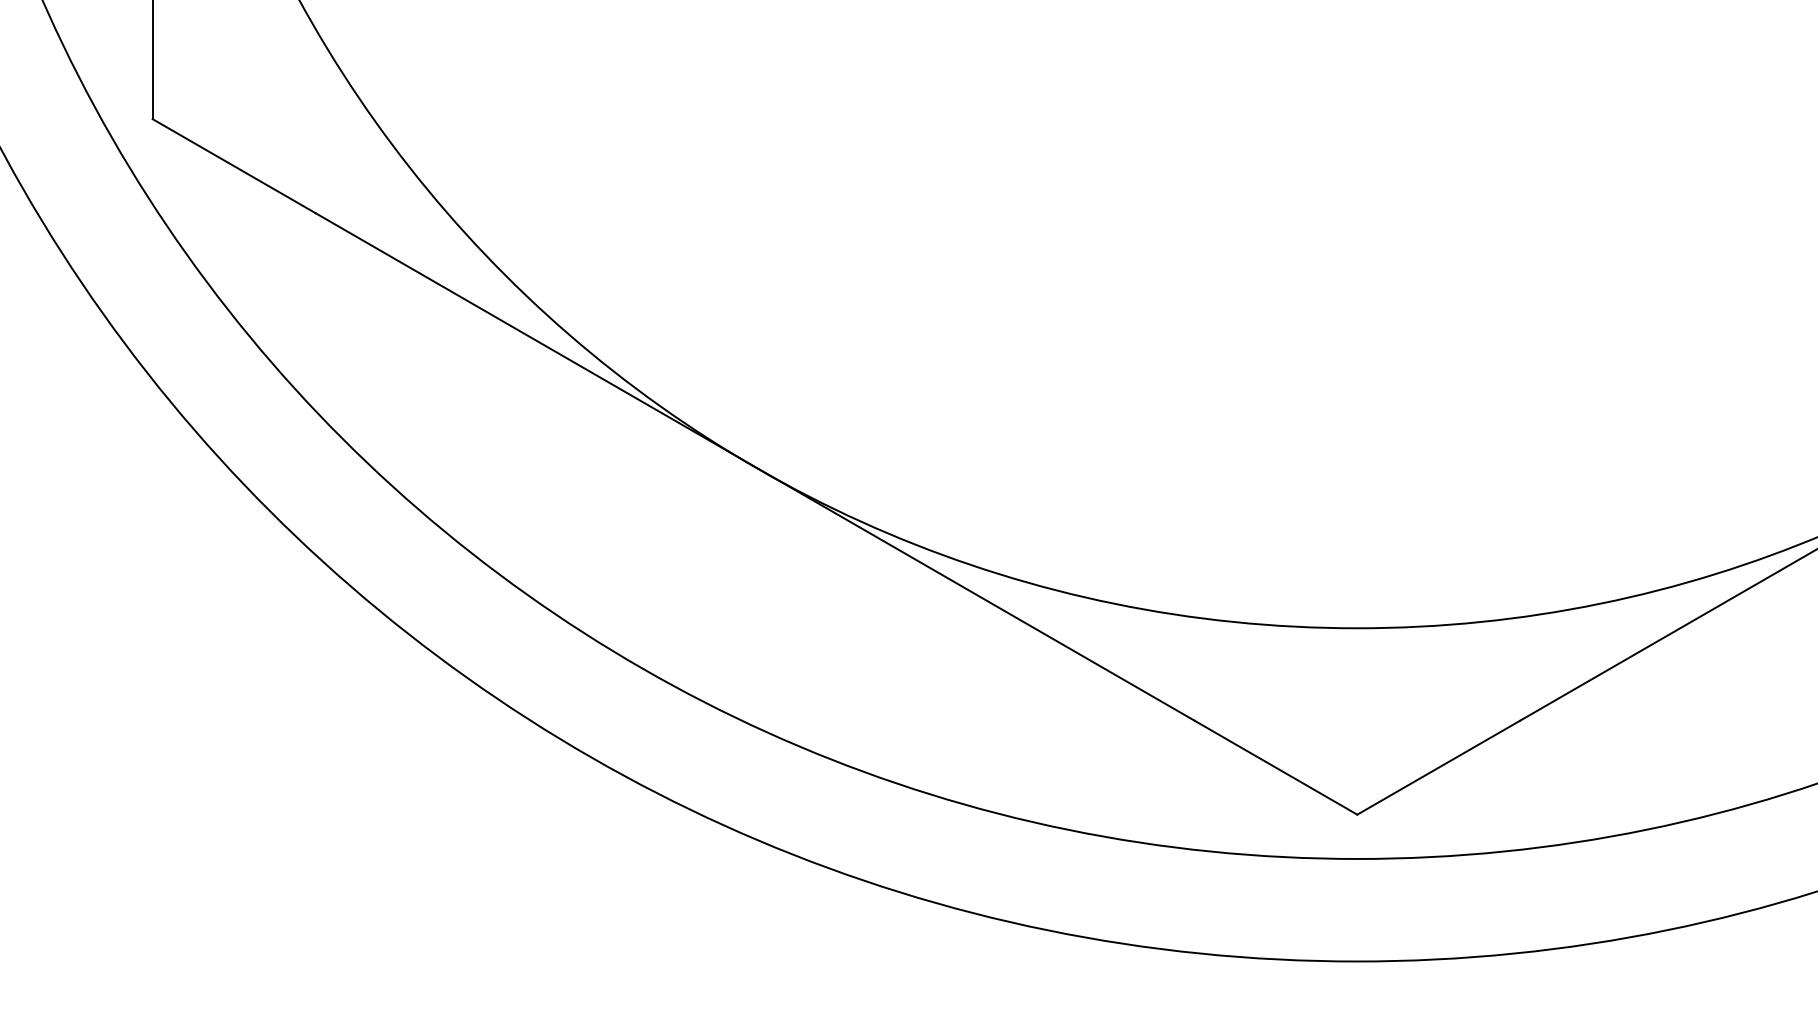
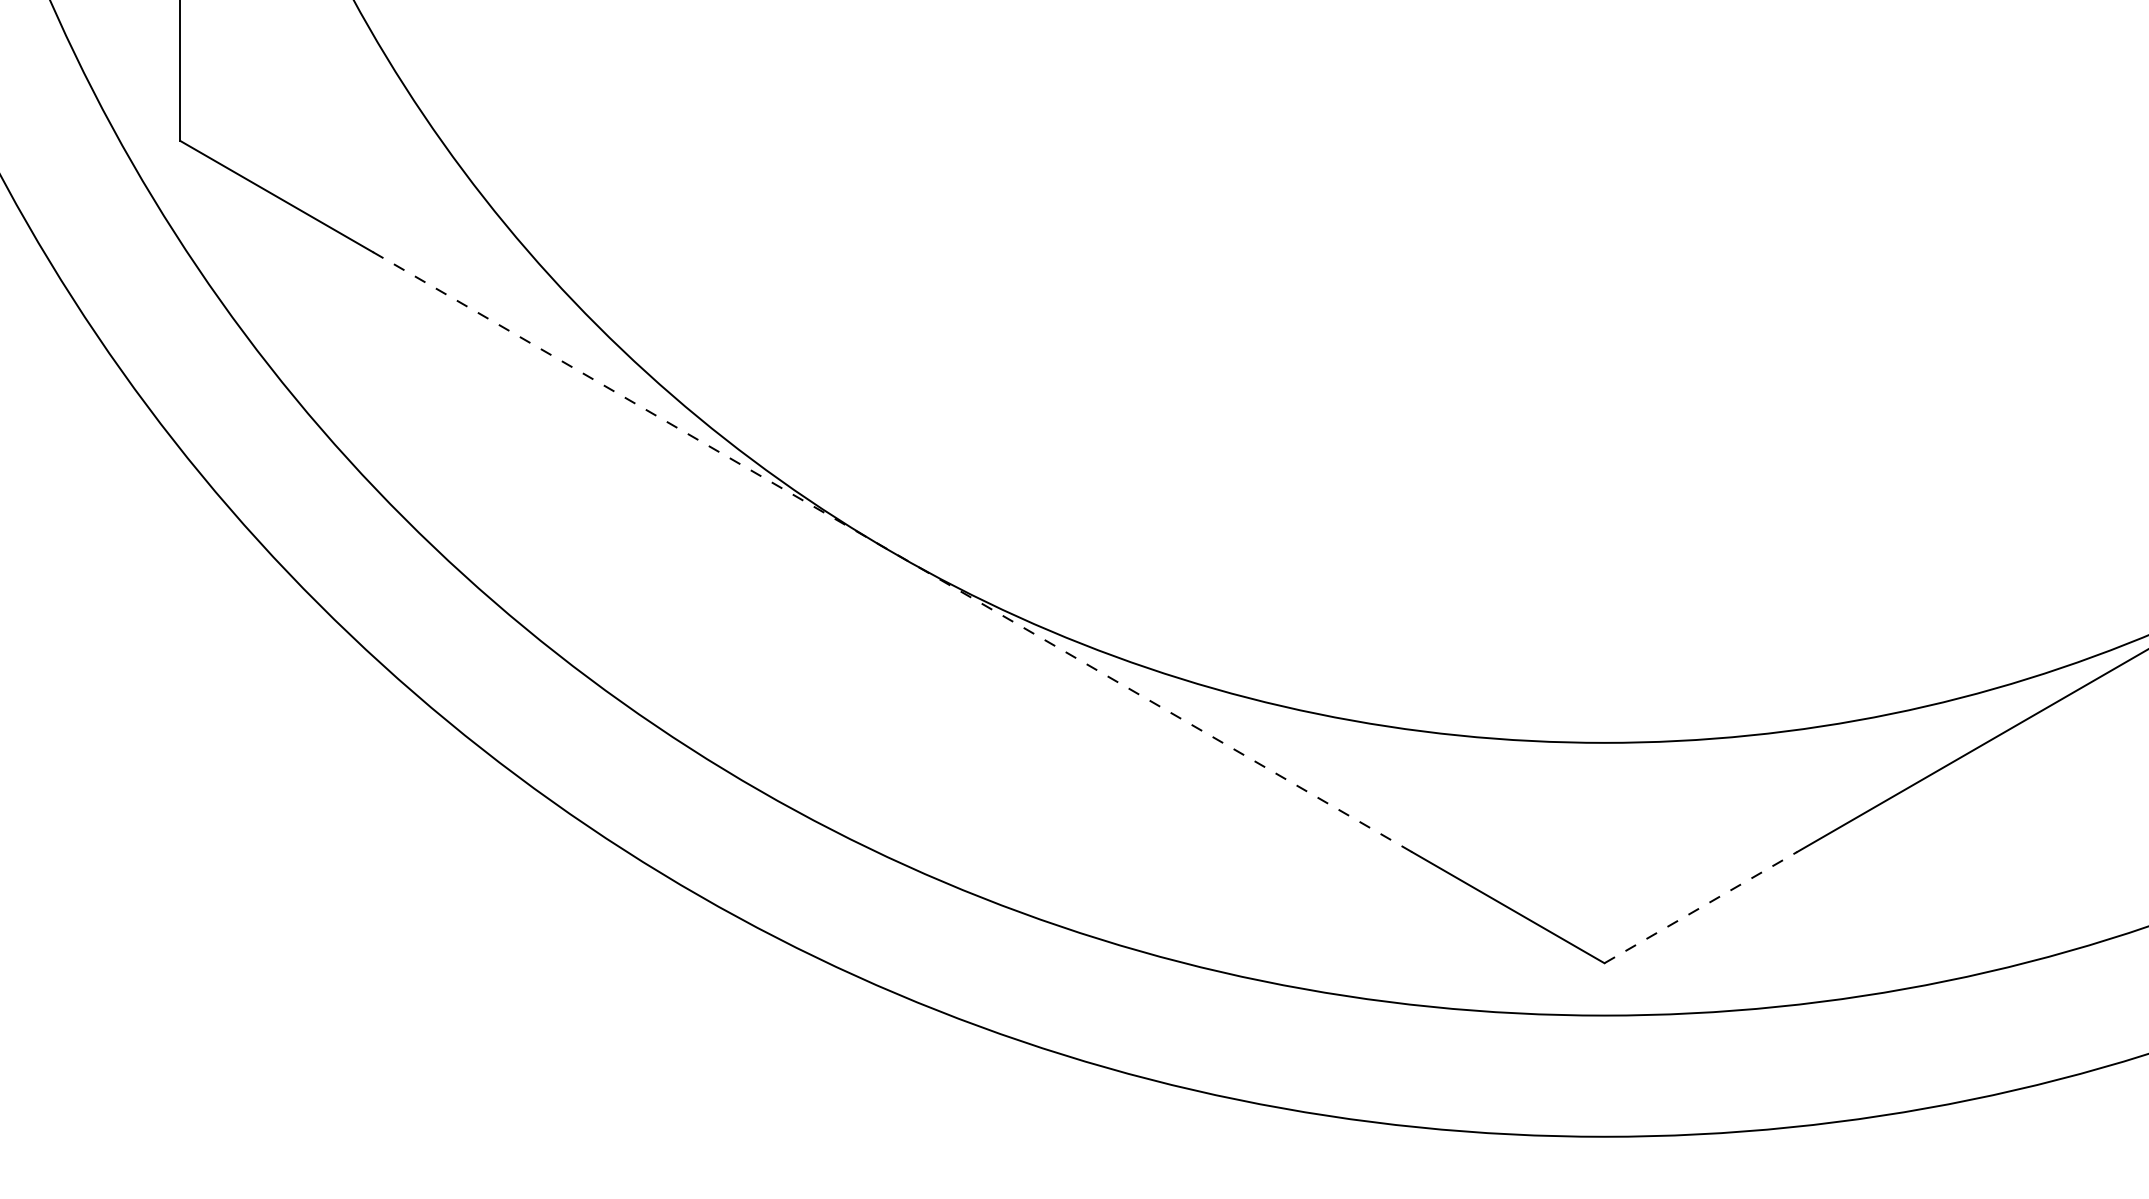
line: (755, 467) -> (892, 552), solid -> dashed
line: (1439, 767) -> (1701, 907), solid -> dashed

